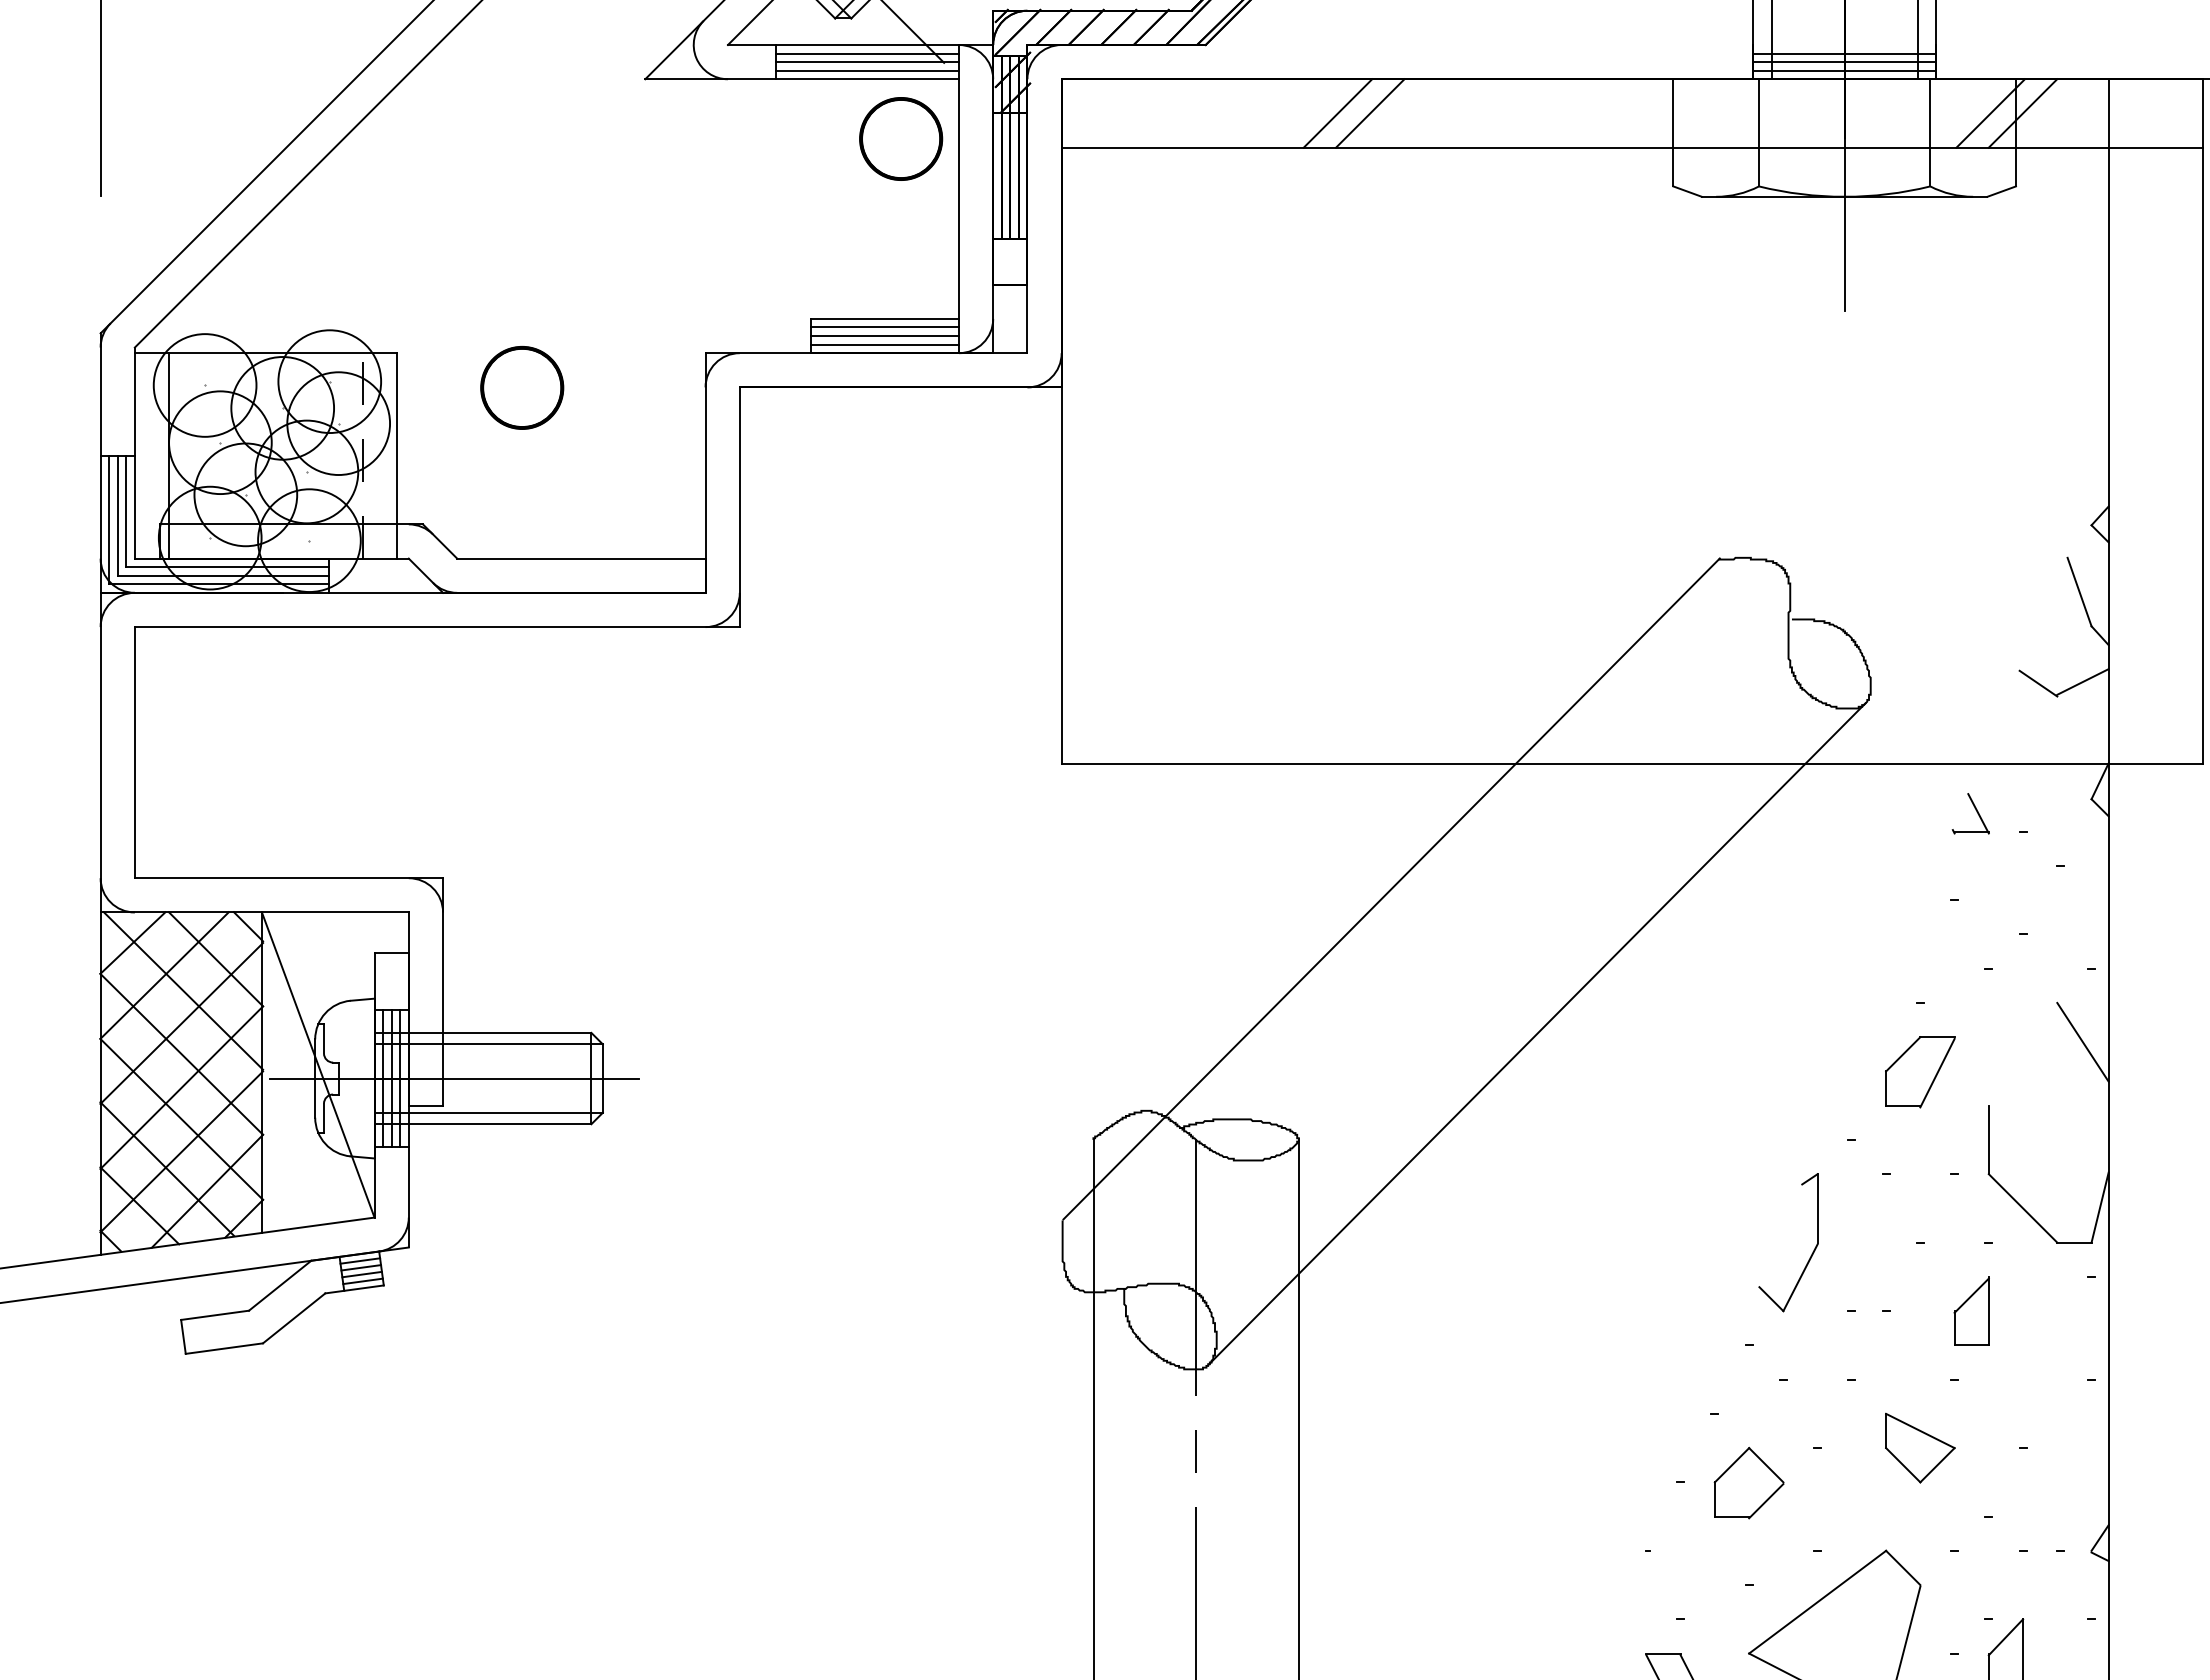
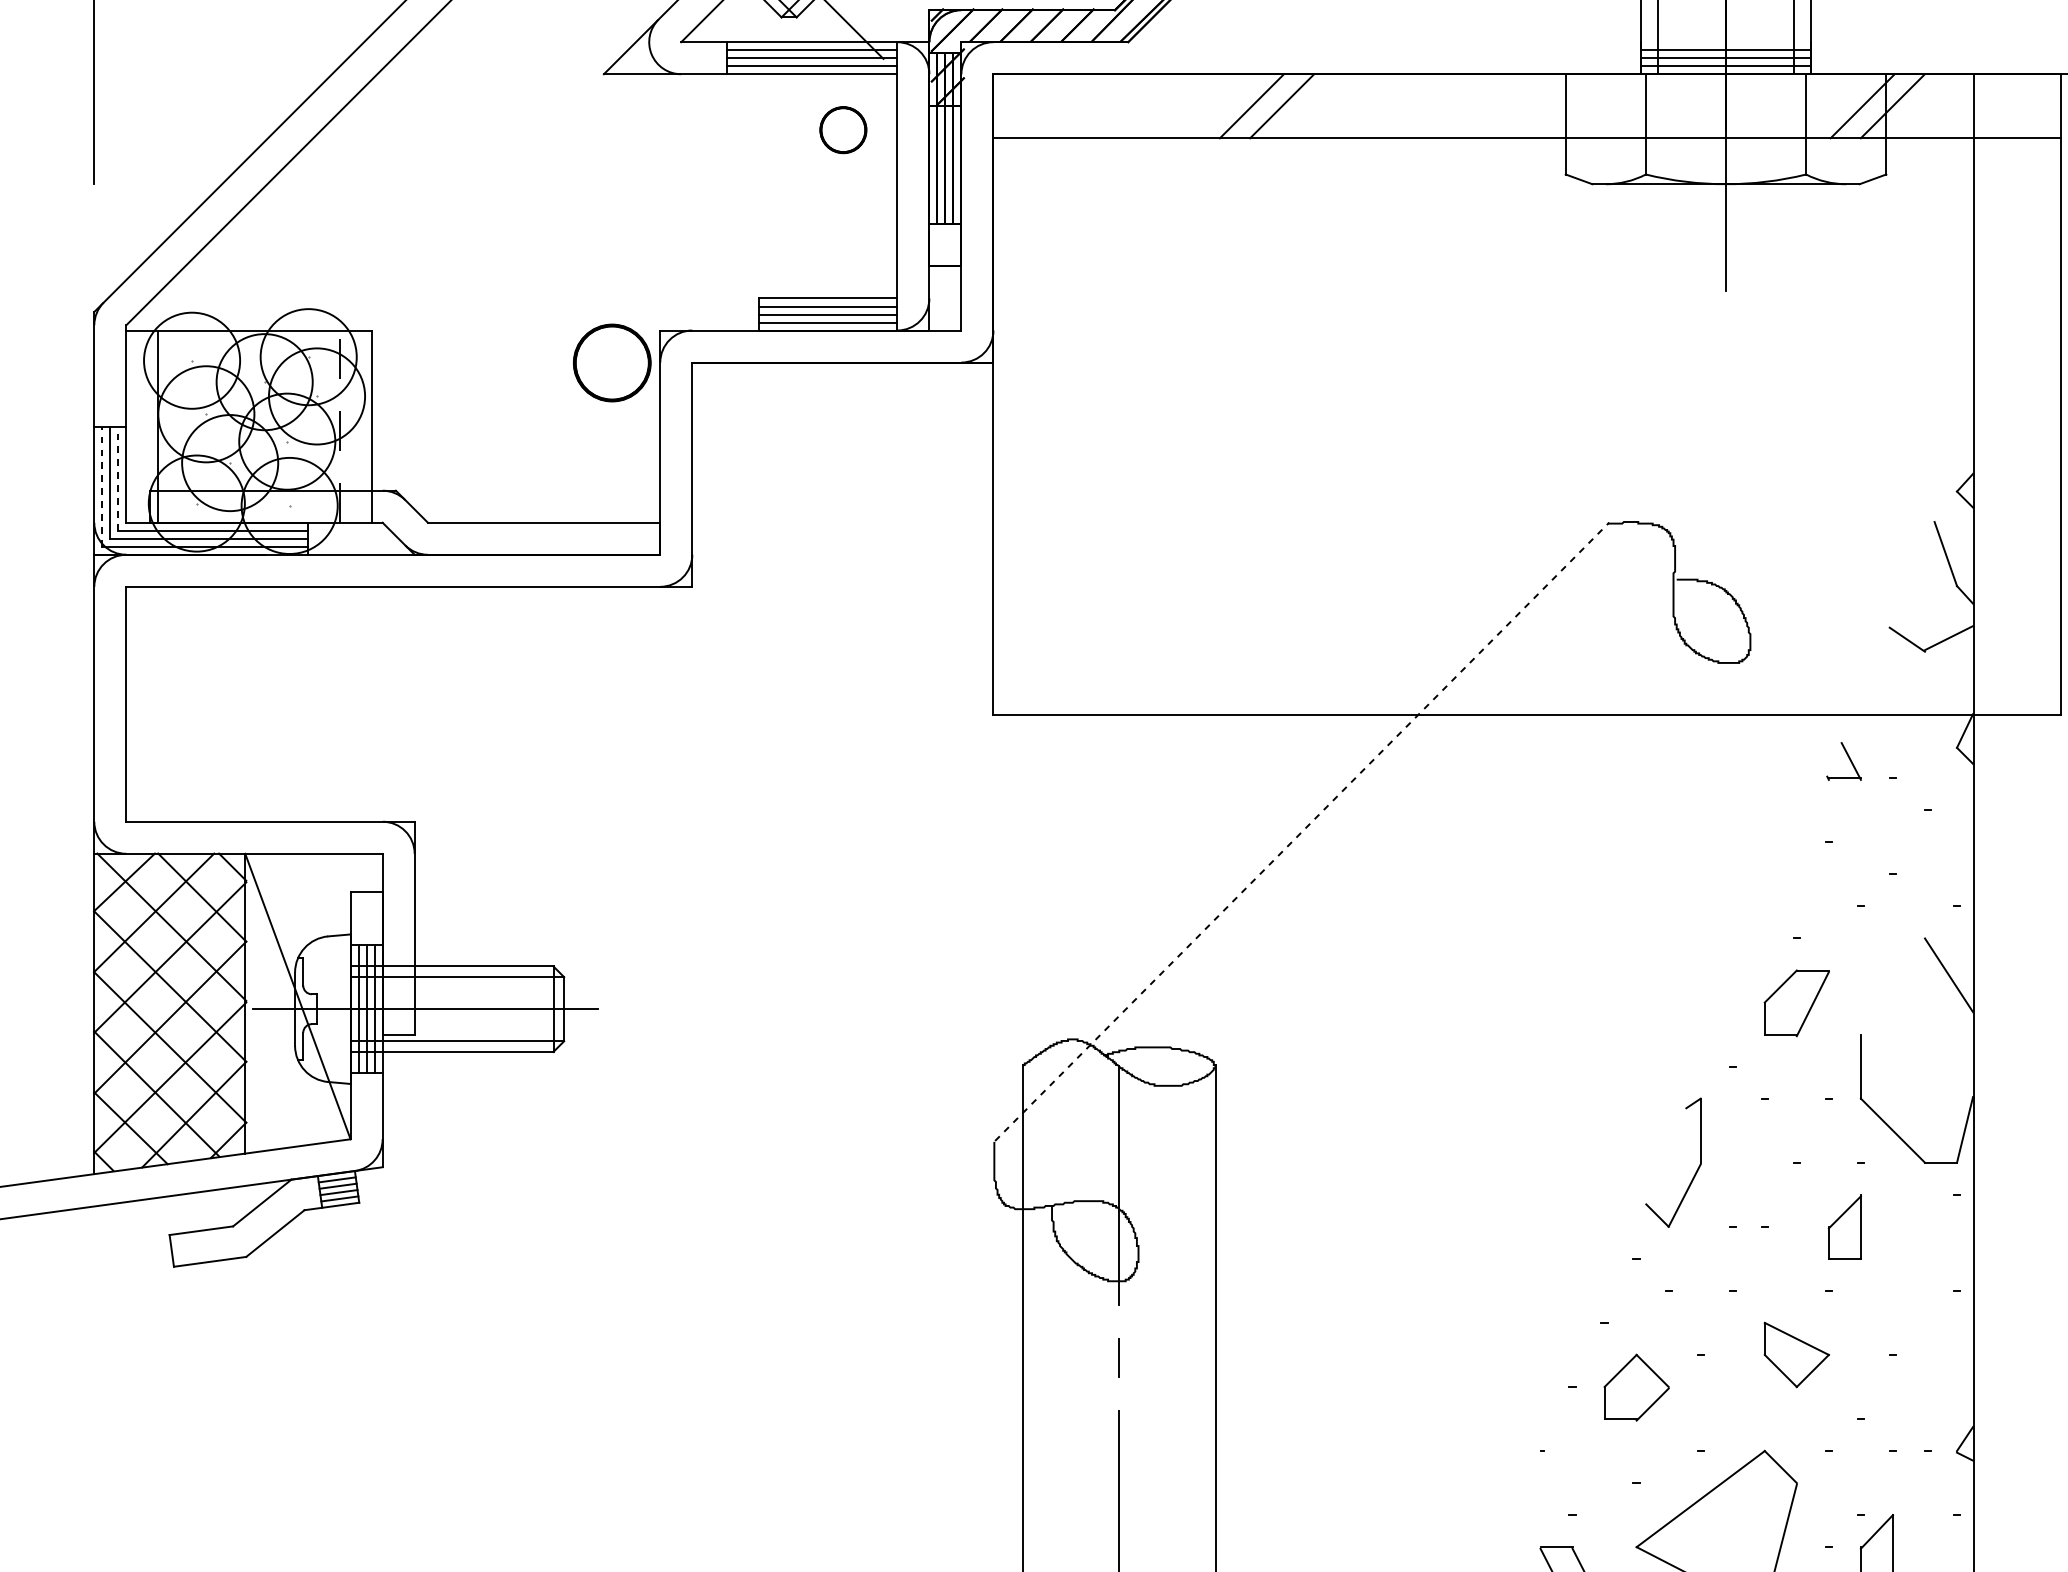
part: (901, 138) -> (843, 129), size x0.6
part: (522, 387) -> (612, 362), moved
line: (126, 511) -> (118, 478), solid -> dashed
line: (109, 519) -> (102, 486), solid -> dashed
line: (1391, 888) -> (1302, 831), solid -> dashed
line: (1537, 1033) -> (1438, 967), removed

